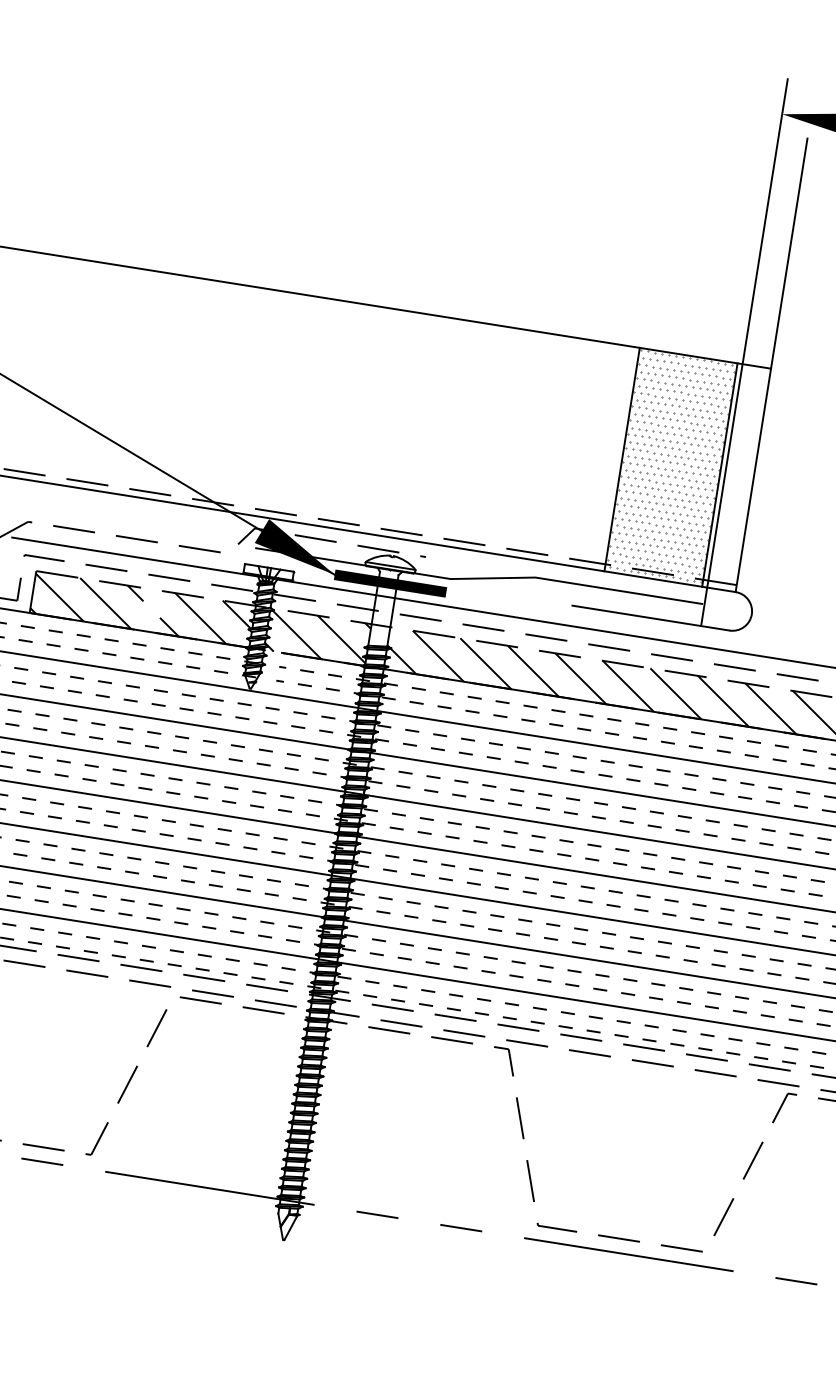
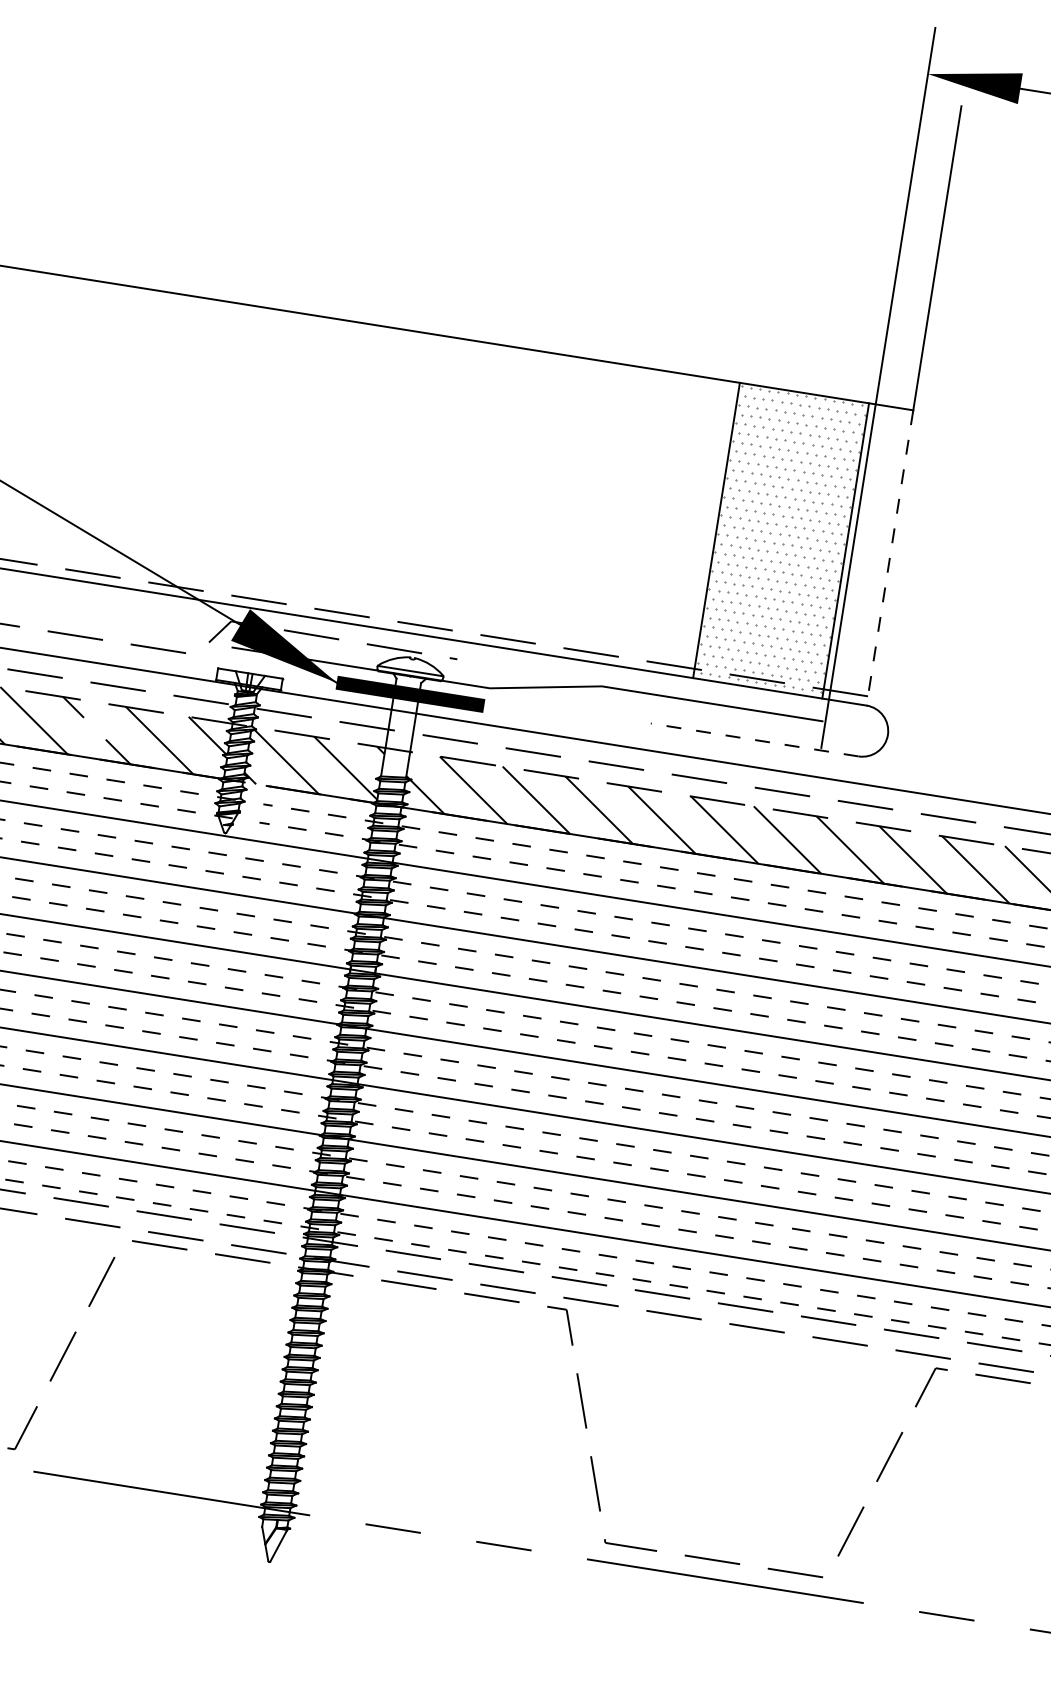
line: (753, 480) -> (890, 558), solid -> dashed
line: (650, 618) -> (754, 740), solid -> dashed

